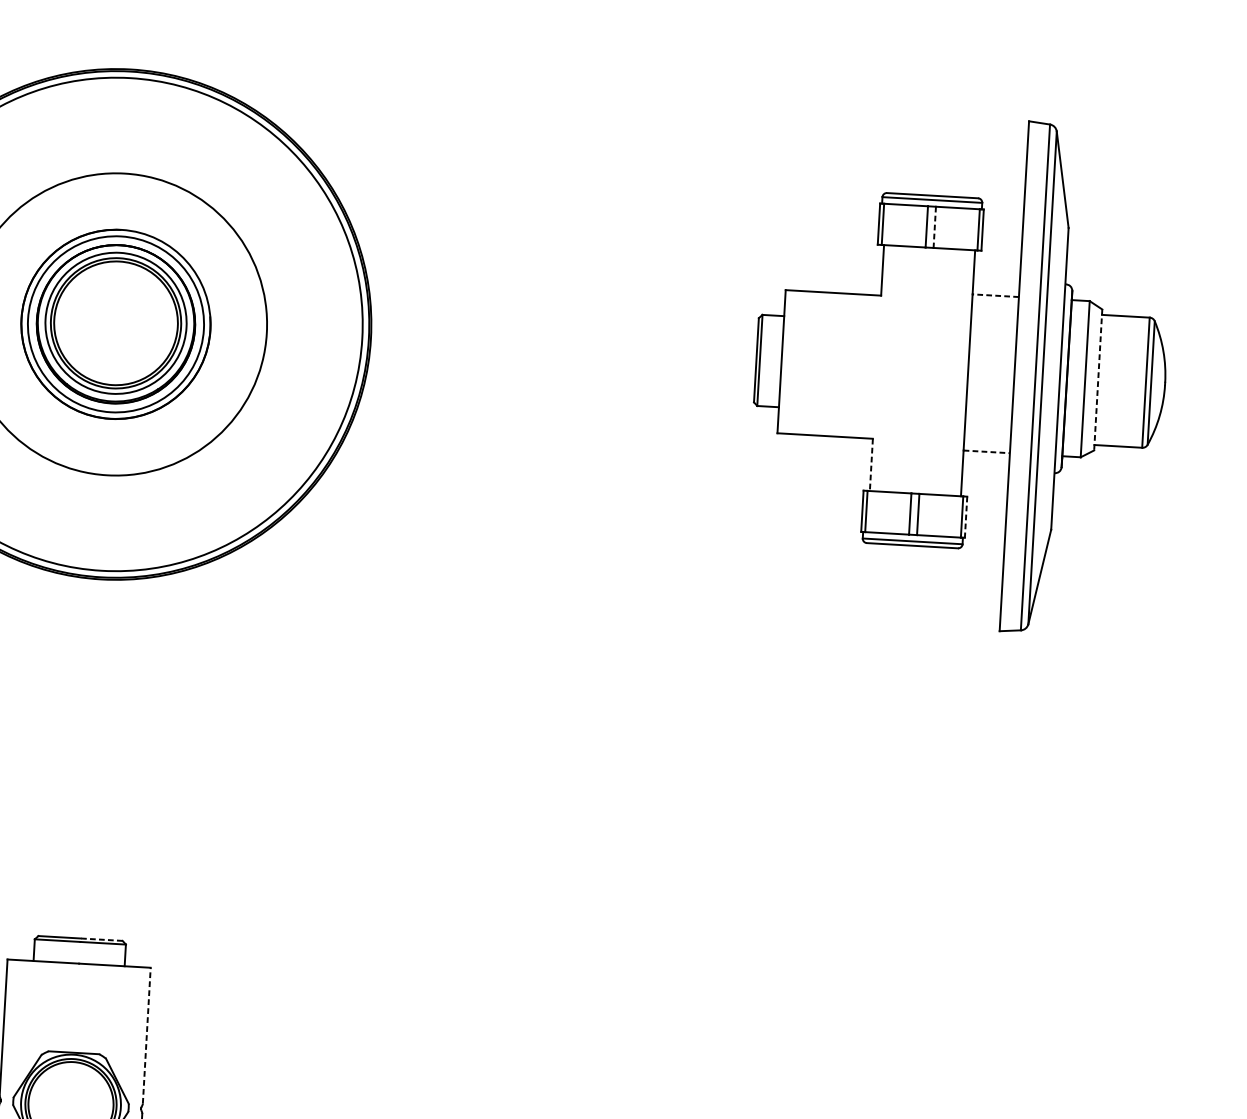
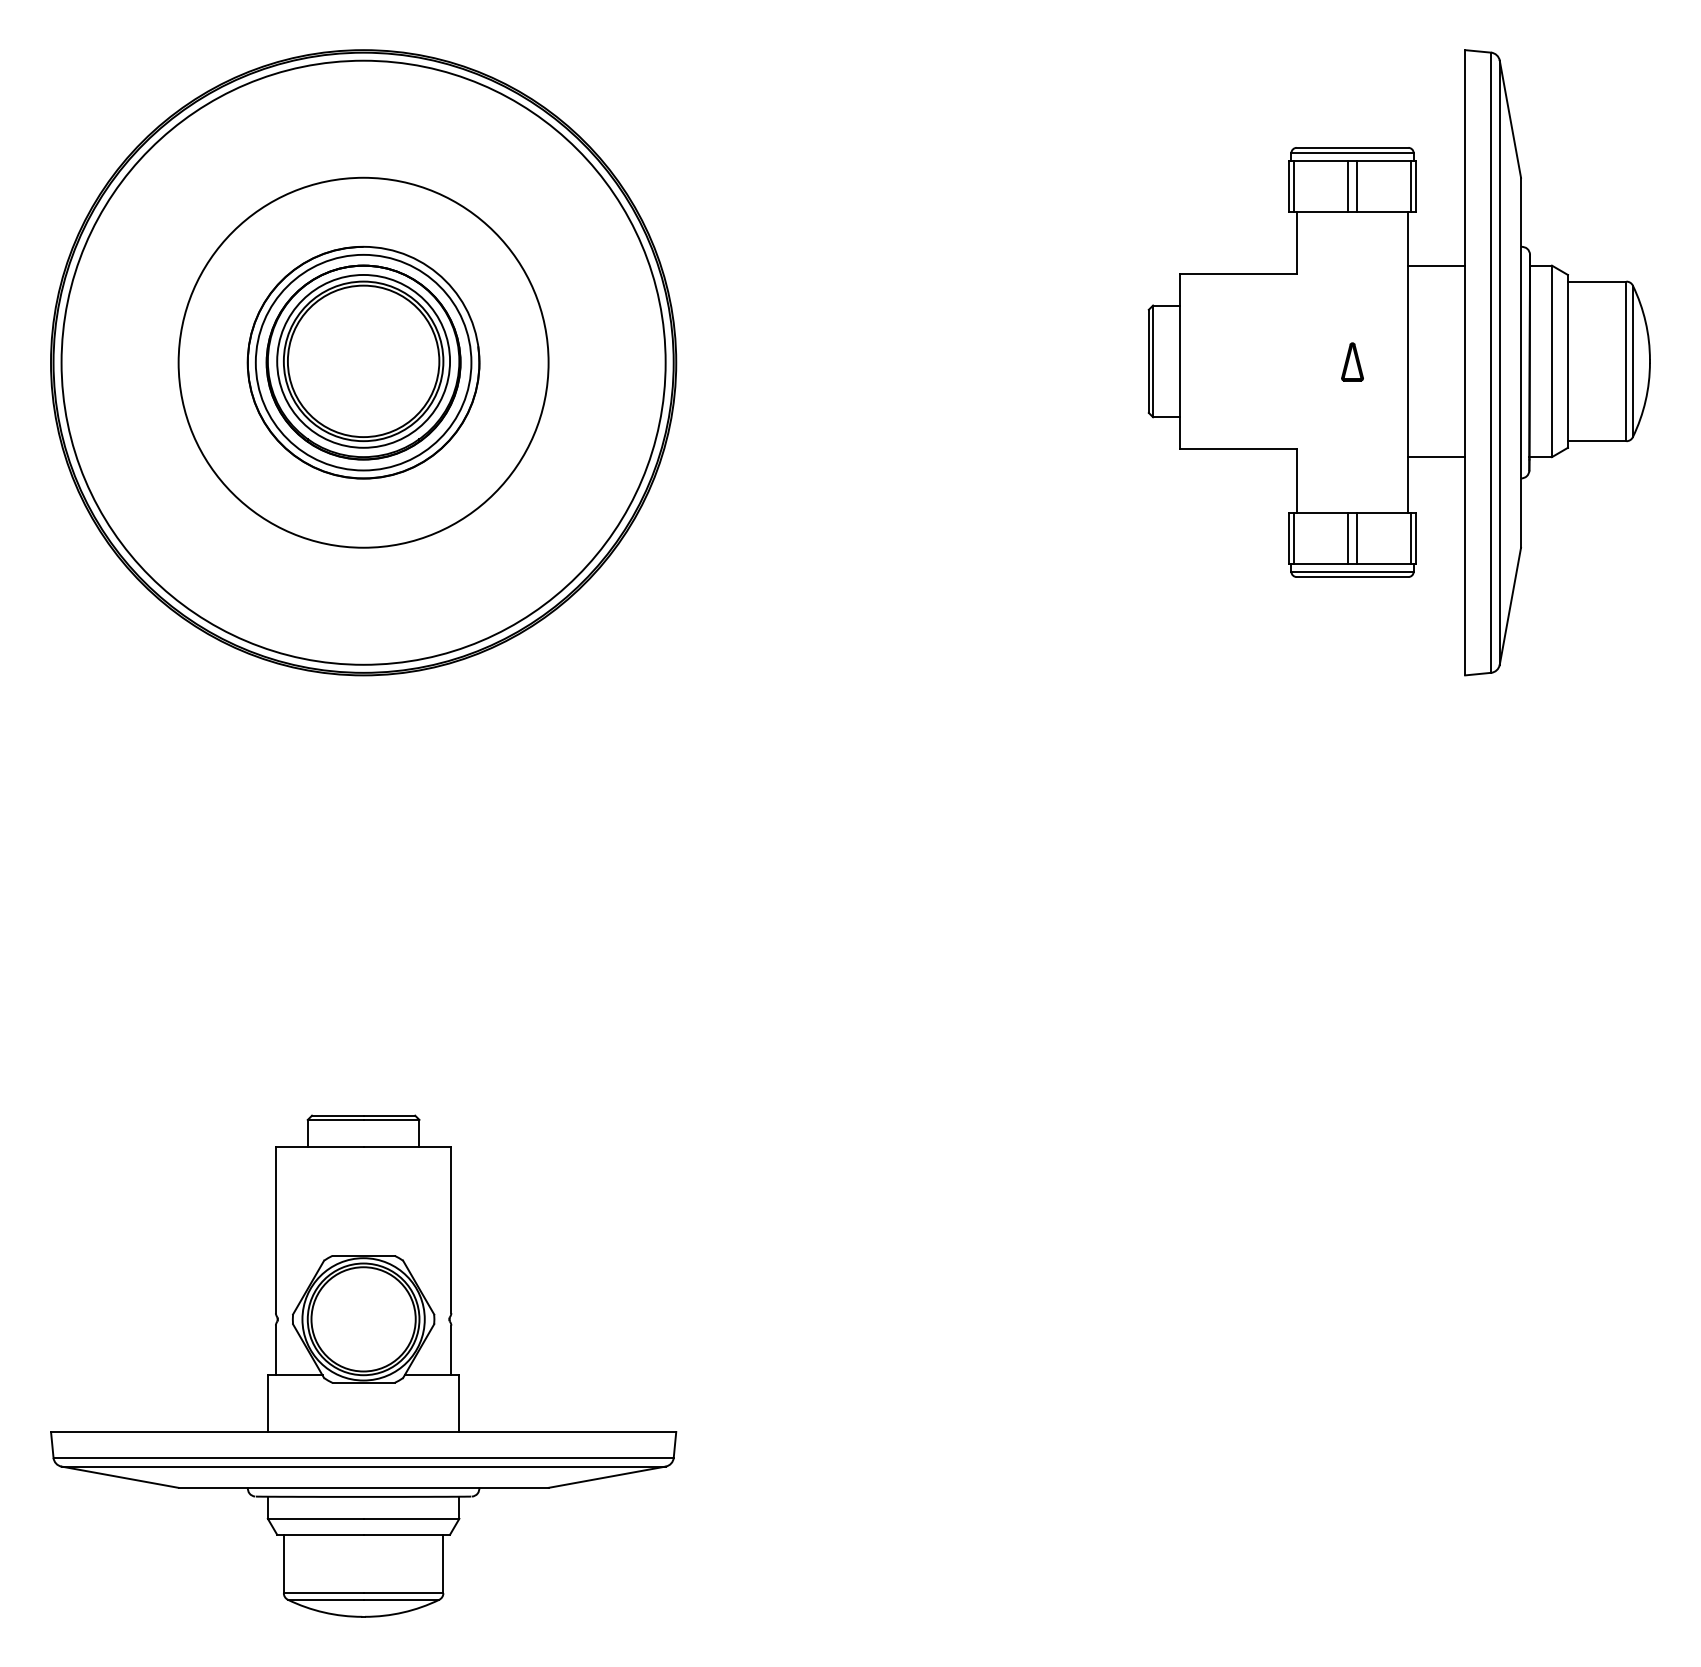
line: (934, 227) -> (1357, 186), dashed -> solid
line: (995, 295) -> (1436, 265), dashed -> solid
part: (922, 369) -> (1352, 361), added
line: (1097, 380) -> (1567, 361), dashed -> solid
line: (987, 452) -> (1437, 457), dashed -> solid
line: (871, 465) -> (1296, 481), dashed -> solid
line: (966, 518) -> (1416, 539), dashed -> solid
line: (101, 939) -> (389, 1115), dashed -> solid
line: (146, 1035) -> (451, 1229), dashed -> solid

